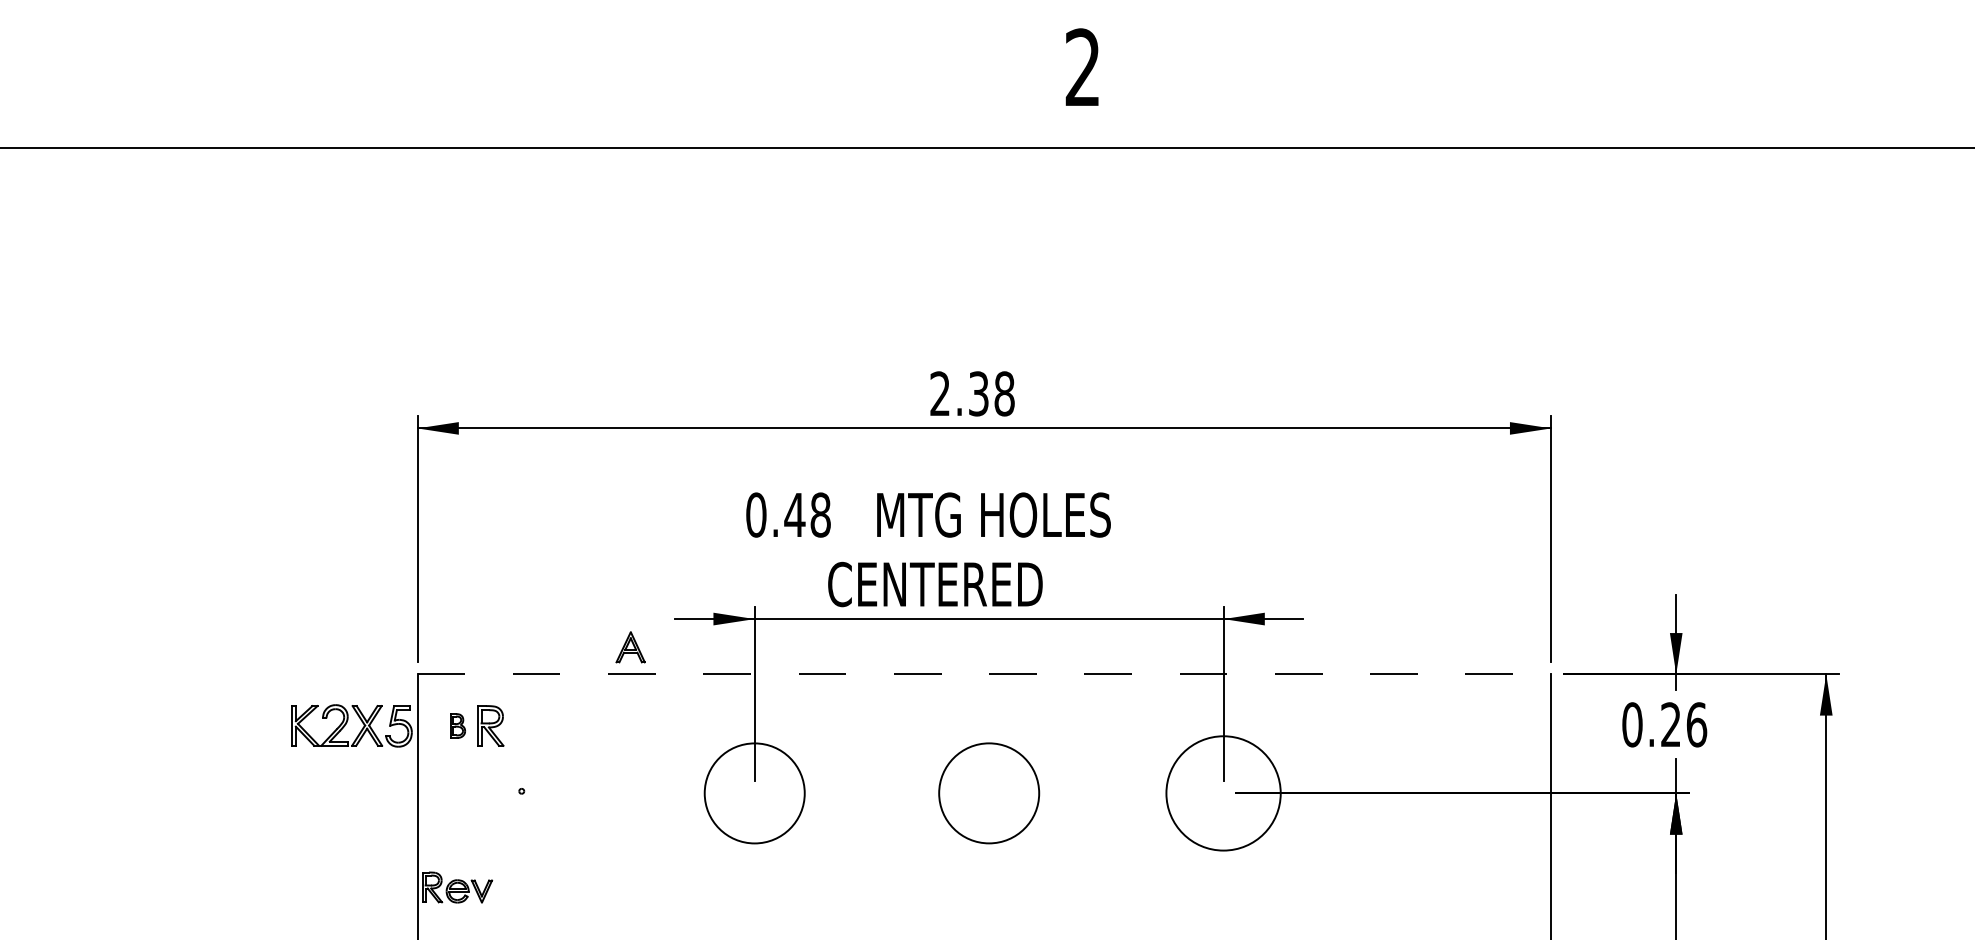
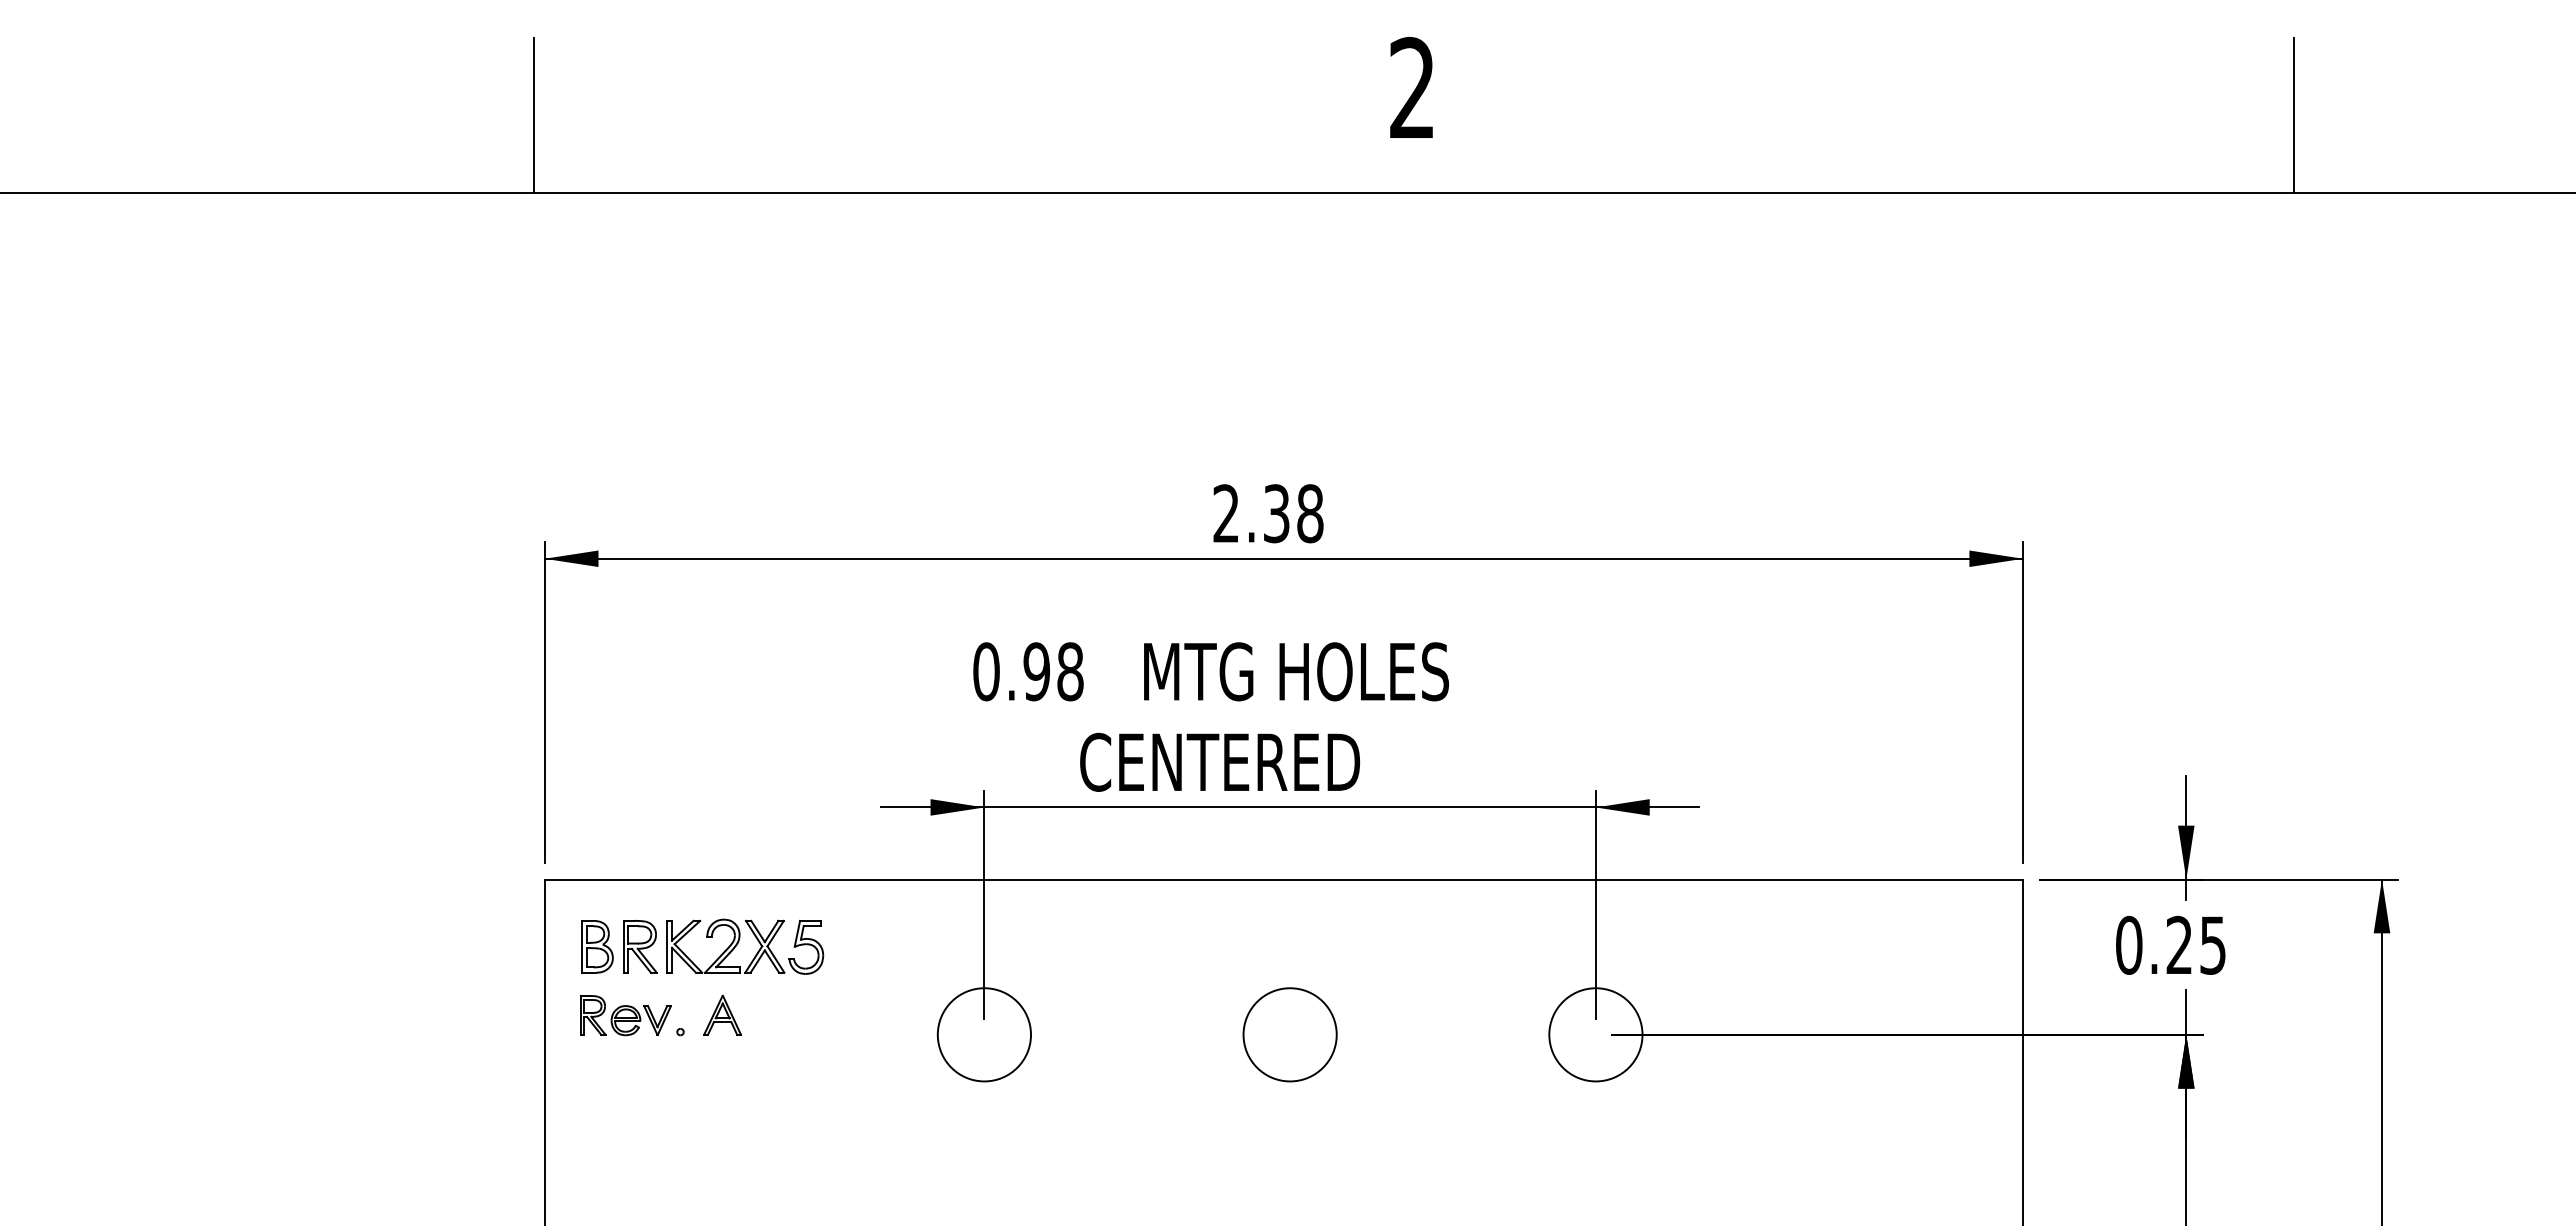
line: (409, 87) -> (533, 114), added
line: (1758, 87) -> (2293, 114), added
text: (794, 514) -> (1036, 671), 0.48 -> 0.98
part: (630, 647) -> (722, 1015), moved
line: (984, 674) -> (1284, 879), dashed -> solid
part: (346, 723) -> (738, 943), moved
text: (1697, 724) -> (2213, 944), 0.26 -> 0.25
part: (458, 725) -> (597, 946), size x1.67
circle: (754, 793) -> (984, 1034), size x0.71
circle: (988, 793) -> (1289, 1034), size x0.71
circle: (1223, 793) -> (1595, 1034), size x0.62
part: (457, 887) -> (625, 1015), moved

